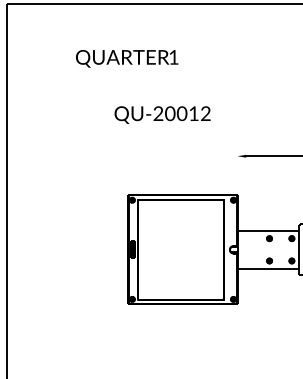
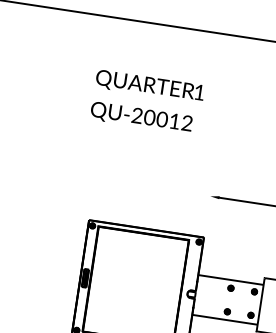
text: (127, 58) -> (150, 86), moved
text: (162, 114) -> (141, 117), moved

